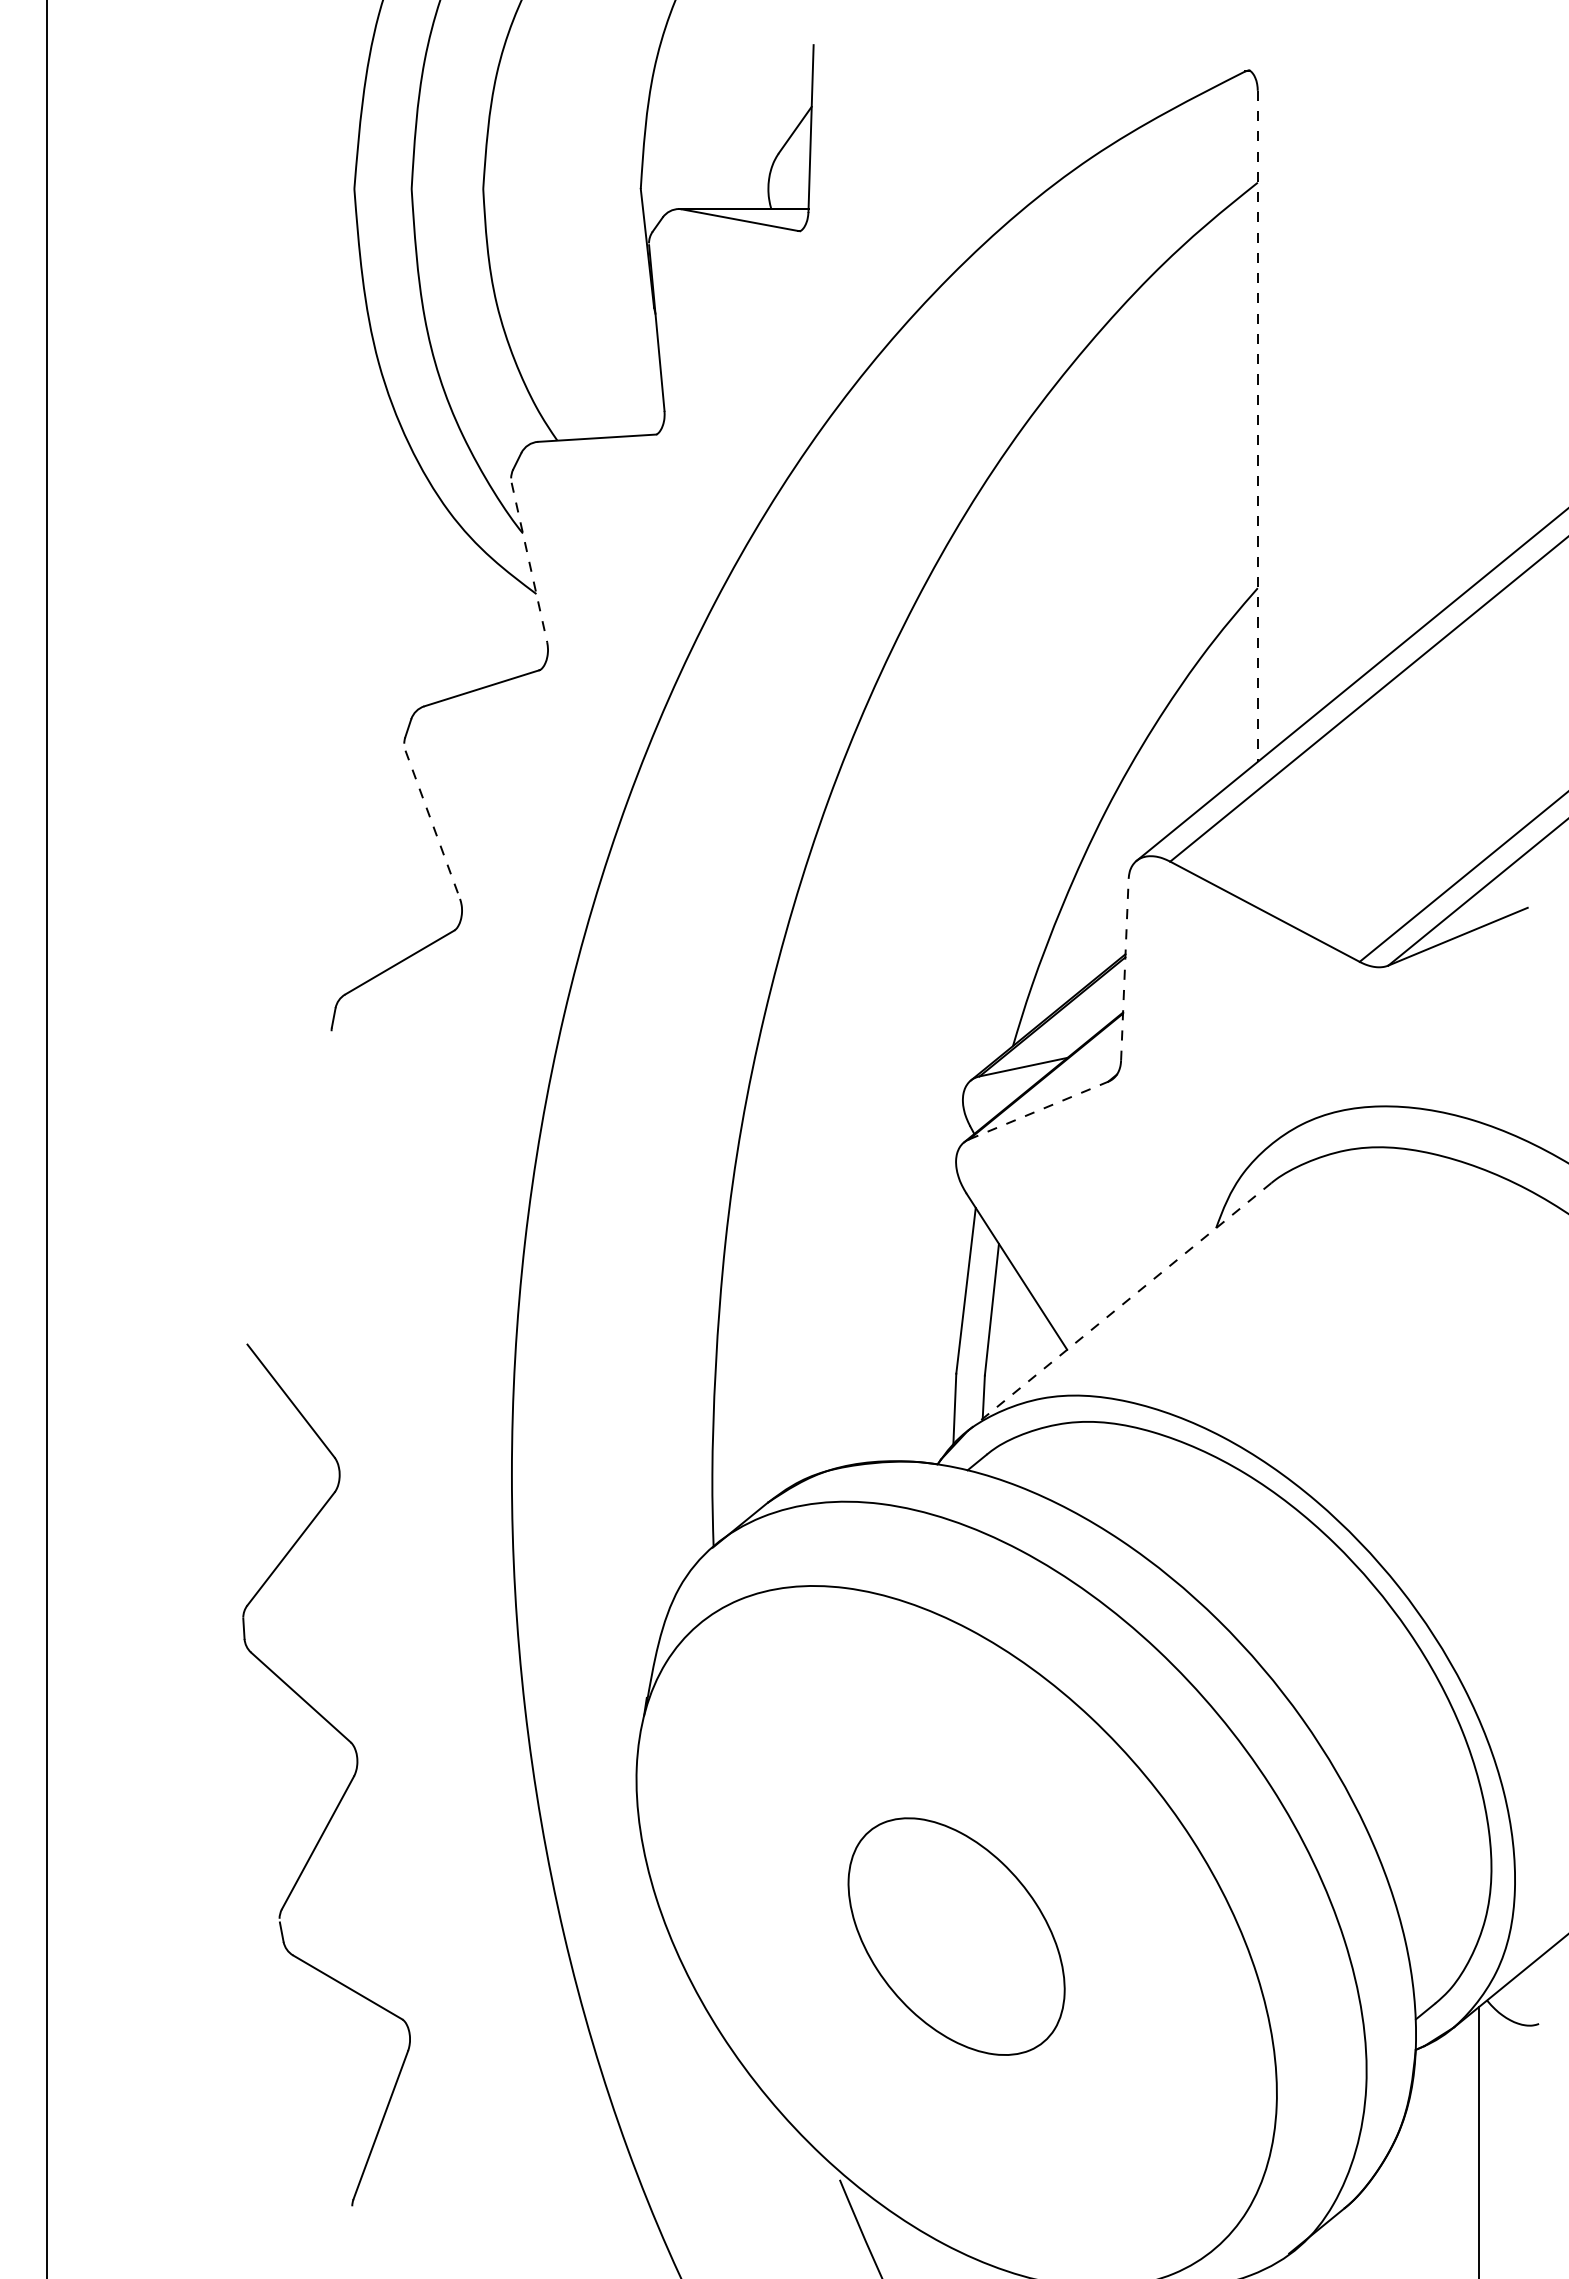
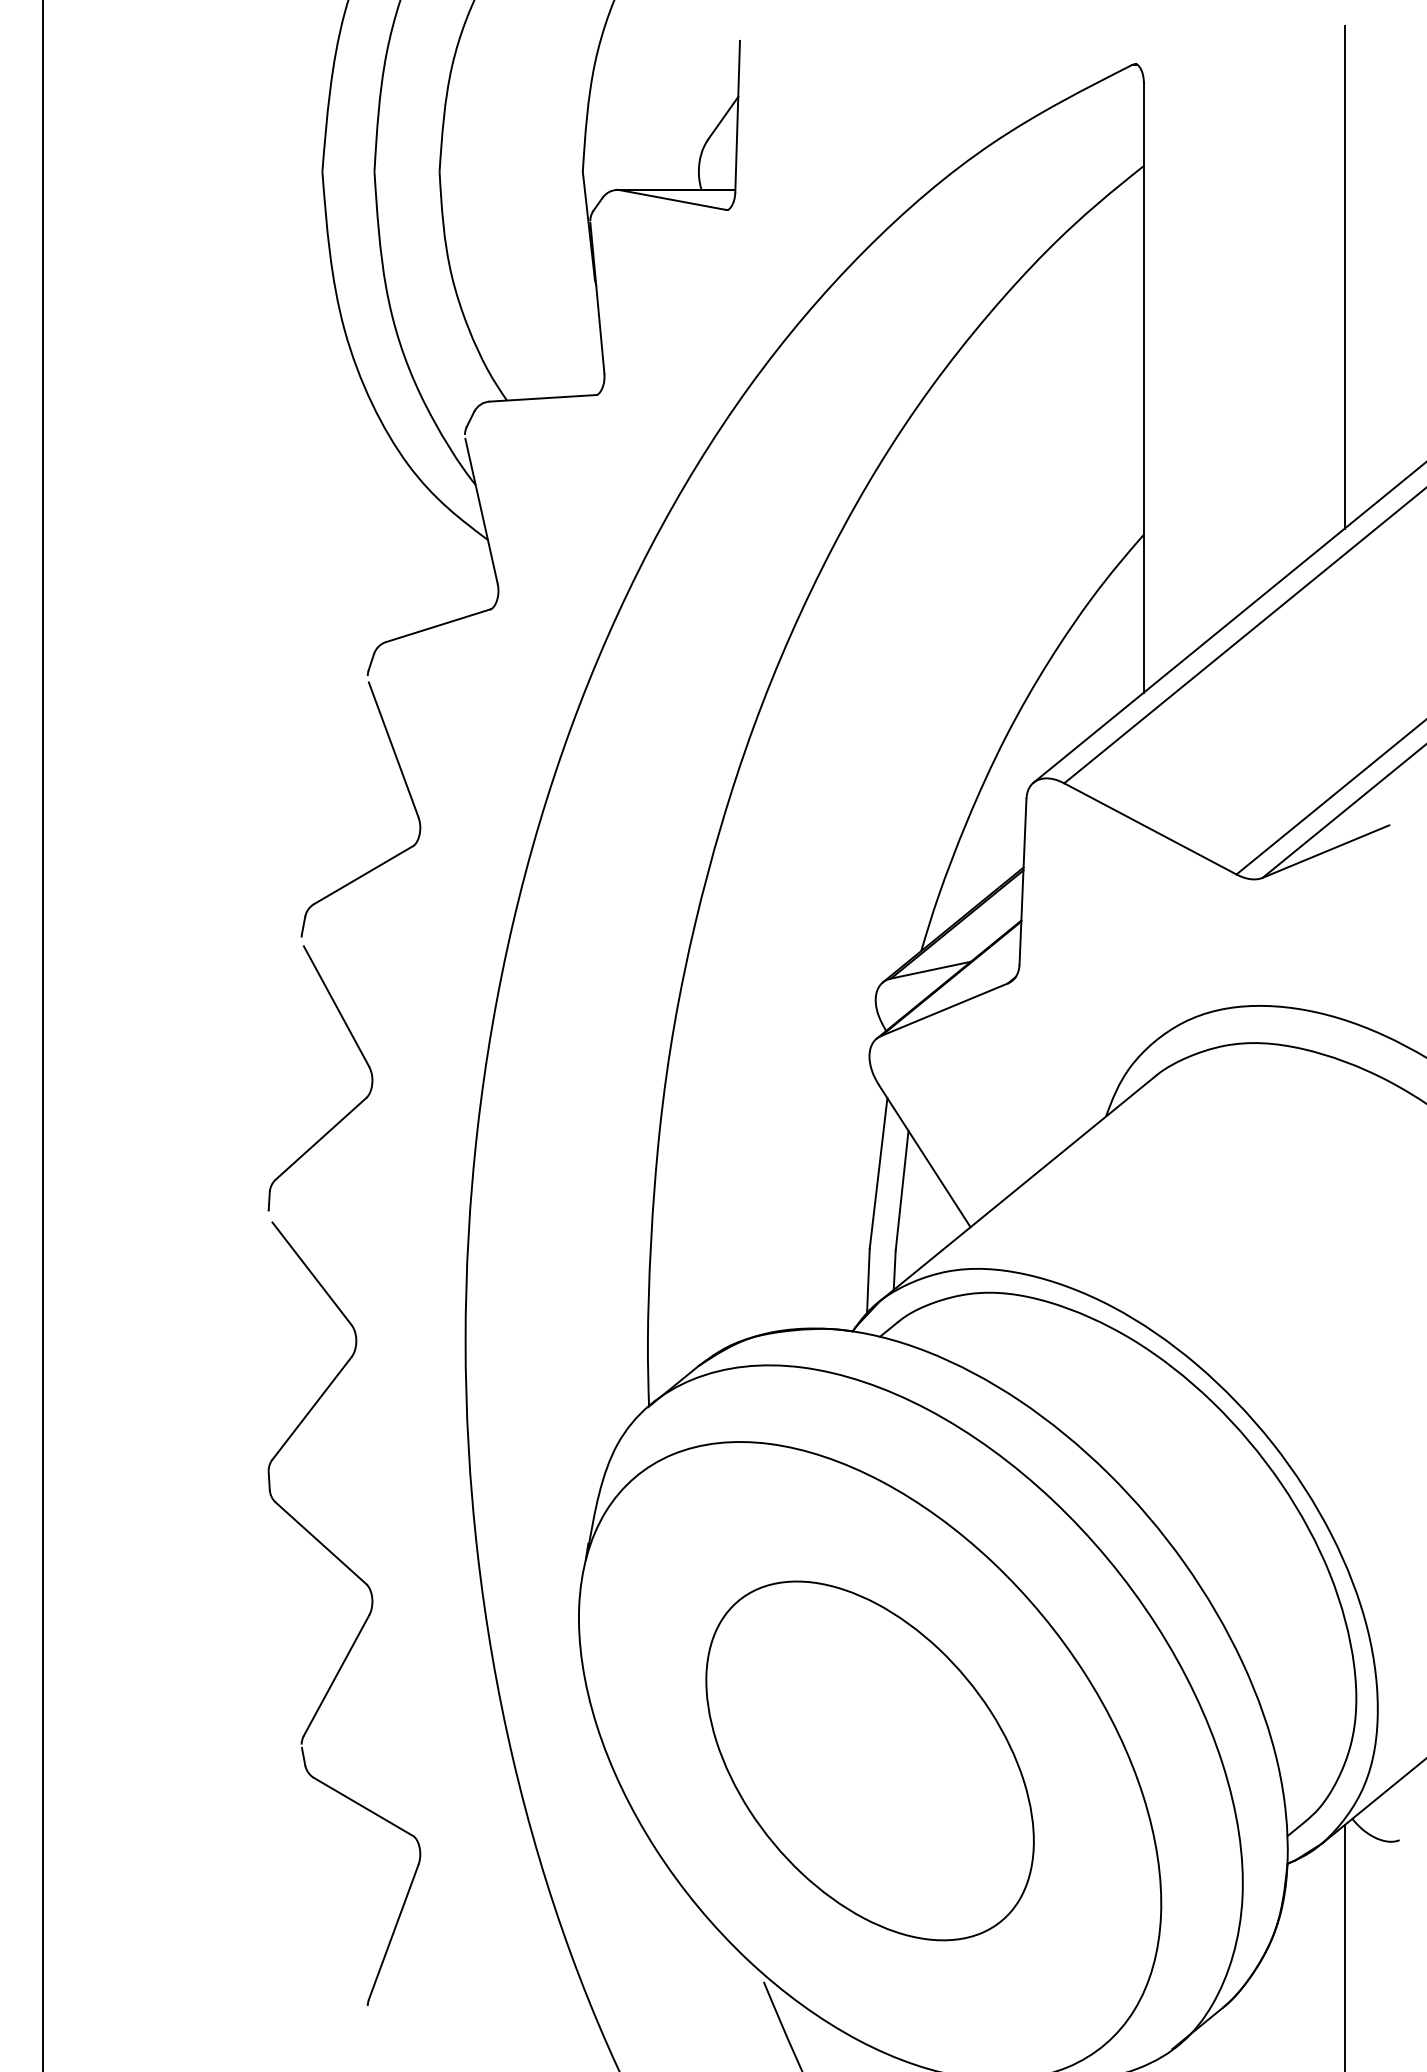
line: (1478, 305) -> (1344, 277), added
line: (1257, 426) -> (1143, 387), dashed -> solid
line: (529, 562) -> (481, 511), dashed -> solid
line: (432, 824) -> (393, 749), dashed -> solid
line: (1124, 969) -> (1022, 881), dashed -> solid
line: (1039, 1110) -> (945, 1009), dashed -> solid
part: (385, 1221) -> (350, 1110), added
line: (1119, 1307) -> (1018, 1188), dashed -> solid
part: (348, 1784) -> (364, 1622), moved
part: (956, 1936) -> (869, 1760), size x1.67

